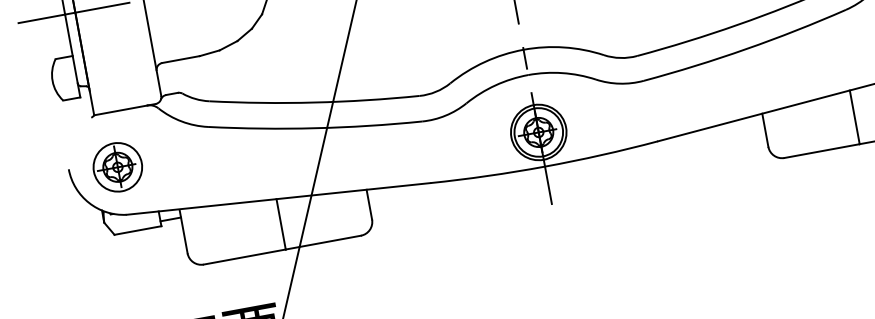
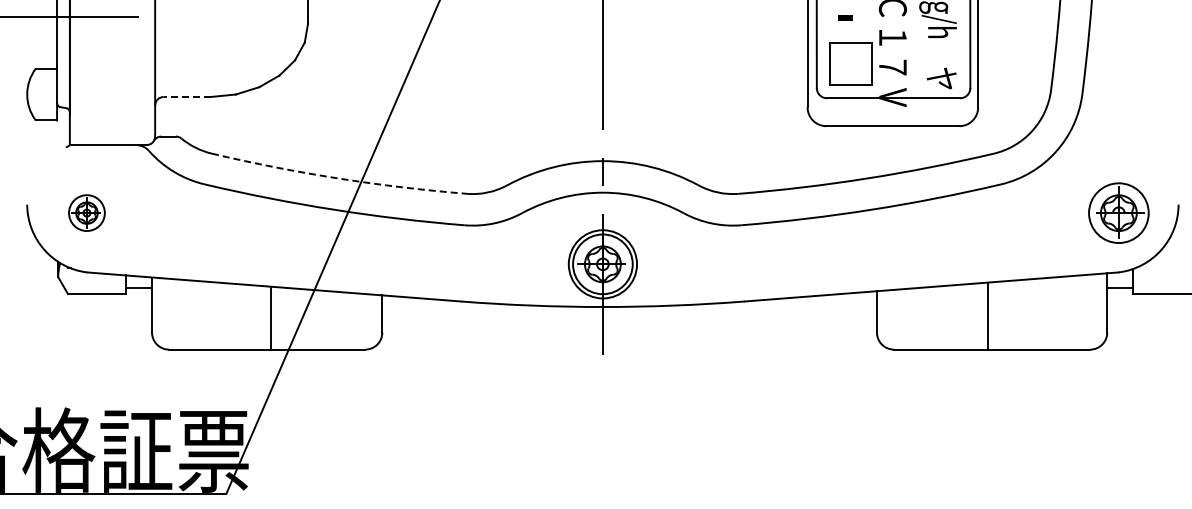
line: (180, 60) -> (186, 97), solid -> dashed
arc: (314, 102) -> (338, 178), solid -> dashed
part: (117, 166) -> (86, 212), size x0.6

